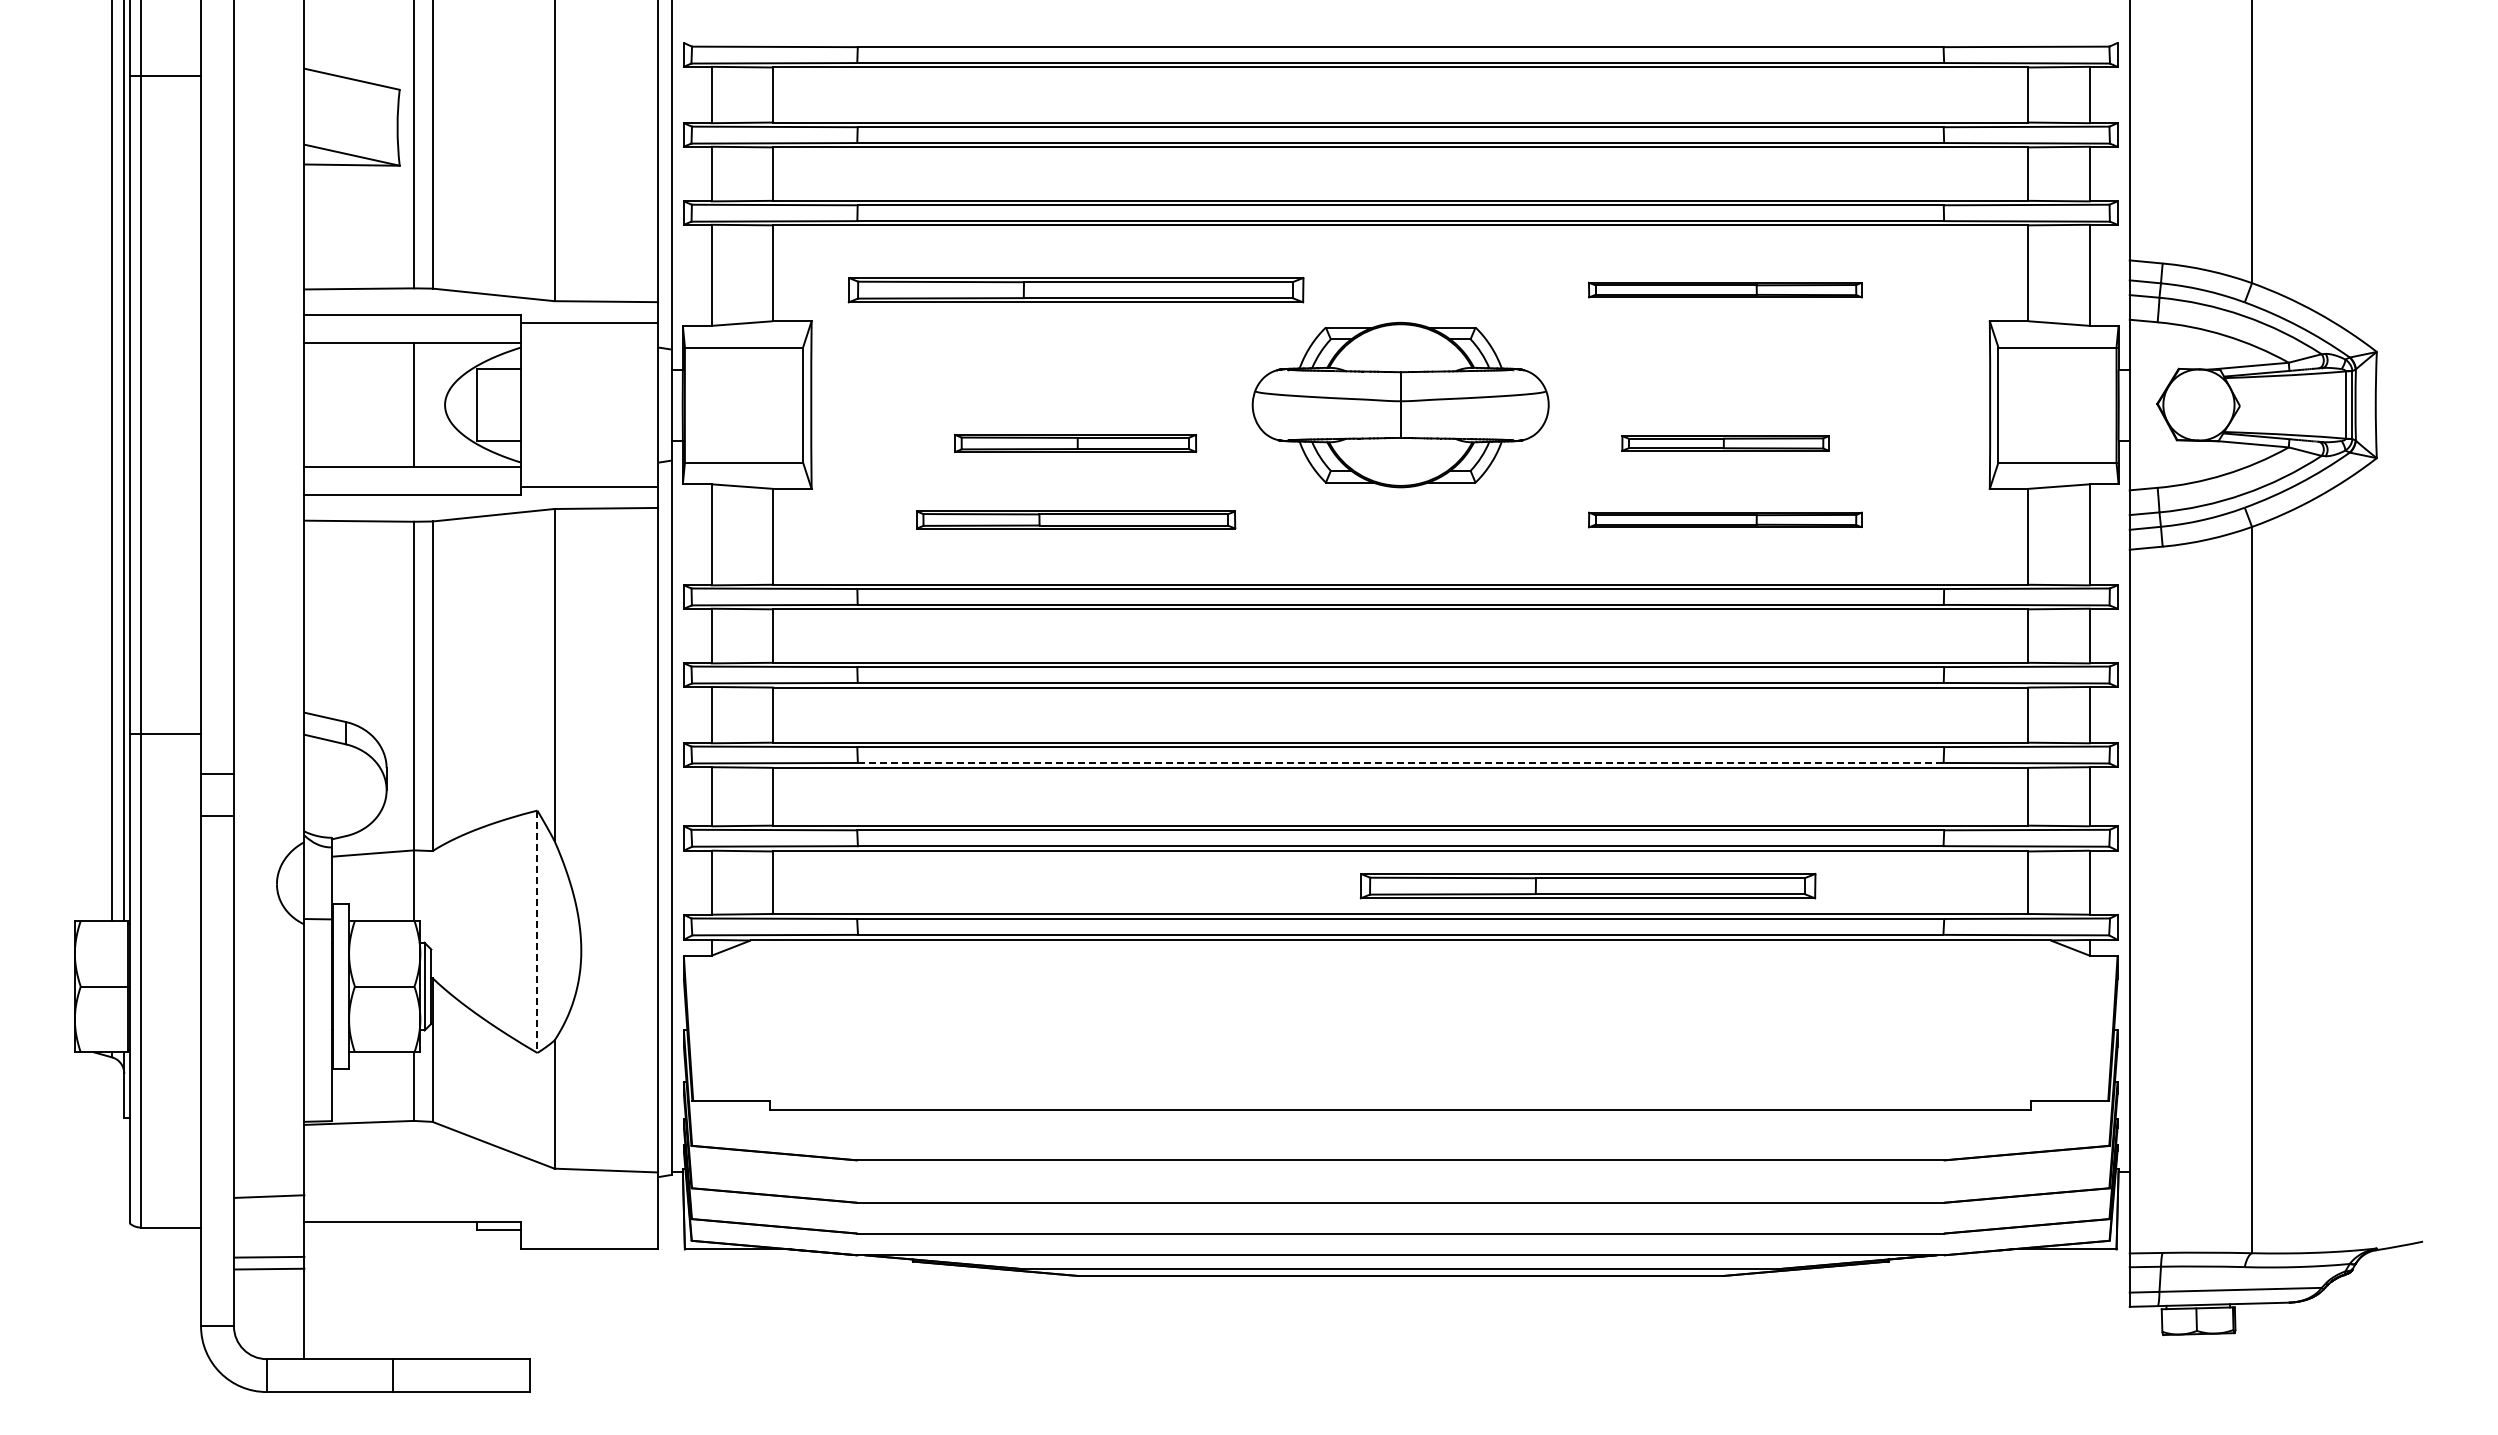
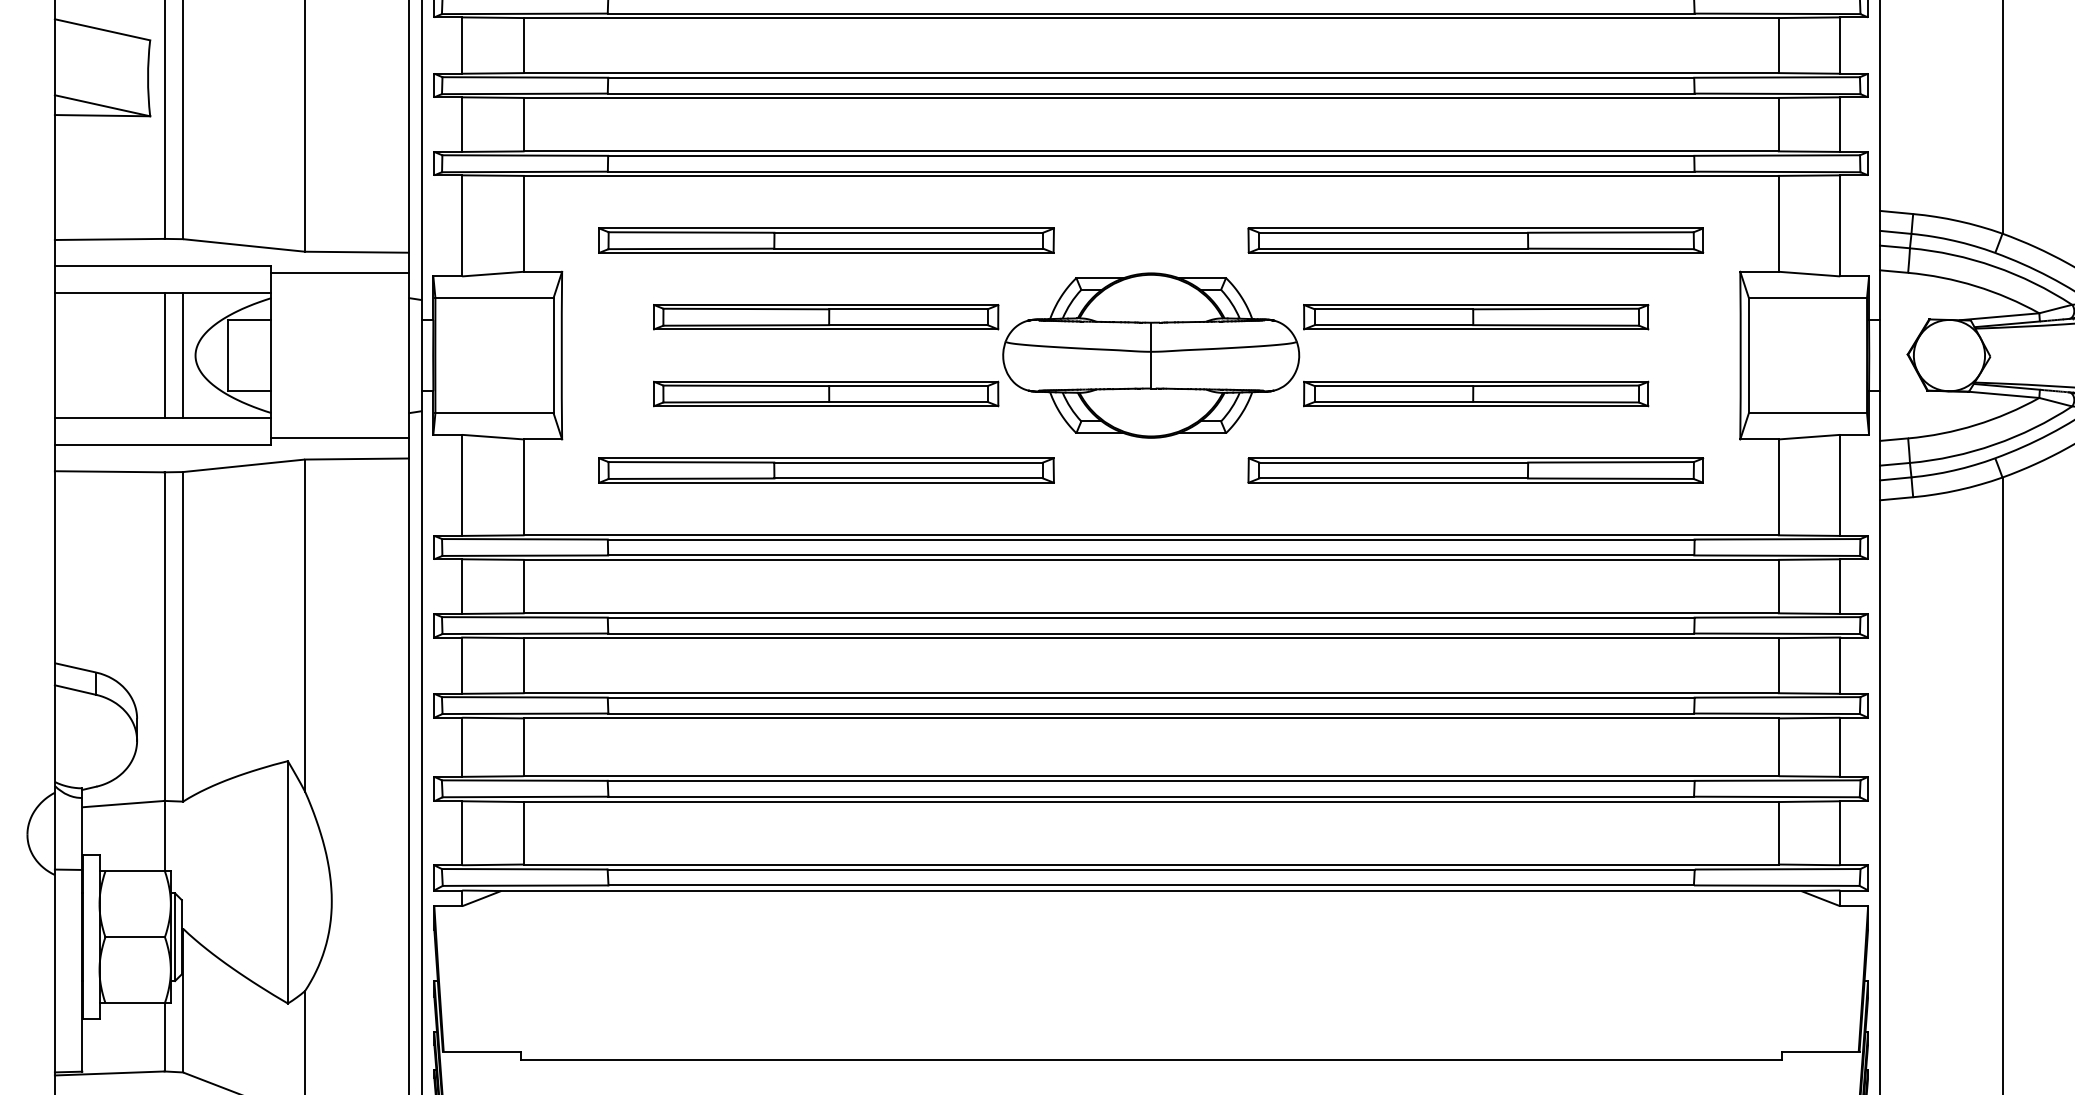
part: (1725, 289) -> (1475, 240), size x1.67
part: (1075, 366) -> (825, 317), added
part: (1725, 366) -> (1475, 317), added
line: (432, 404) -> (182, 355), added
part: (1075, 443) -> (825, 394), size x1.43
part: (1725, 443) -> (1475, 394), size x1.67
part: (1075, 519) -> (825, 470), size x1.43
part: (1725, 519) -> (1475, 470), size x1.67
line: (1400, 762) -> (1150, 713), dashed -> solid
part: (1587, 885) -> (1337, 836), removed
line: (537, 932) -> (287, 883), dashed -> solid

